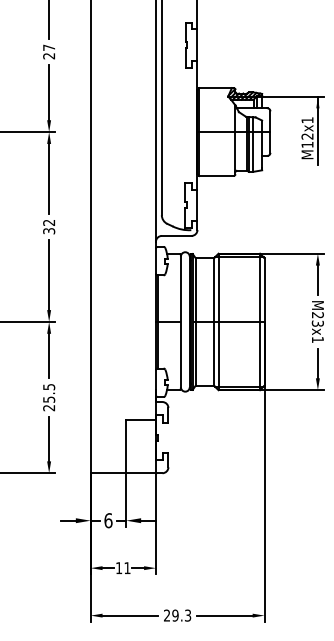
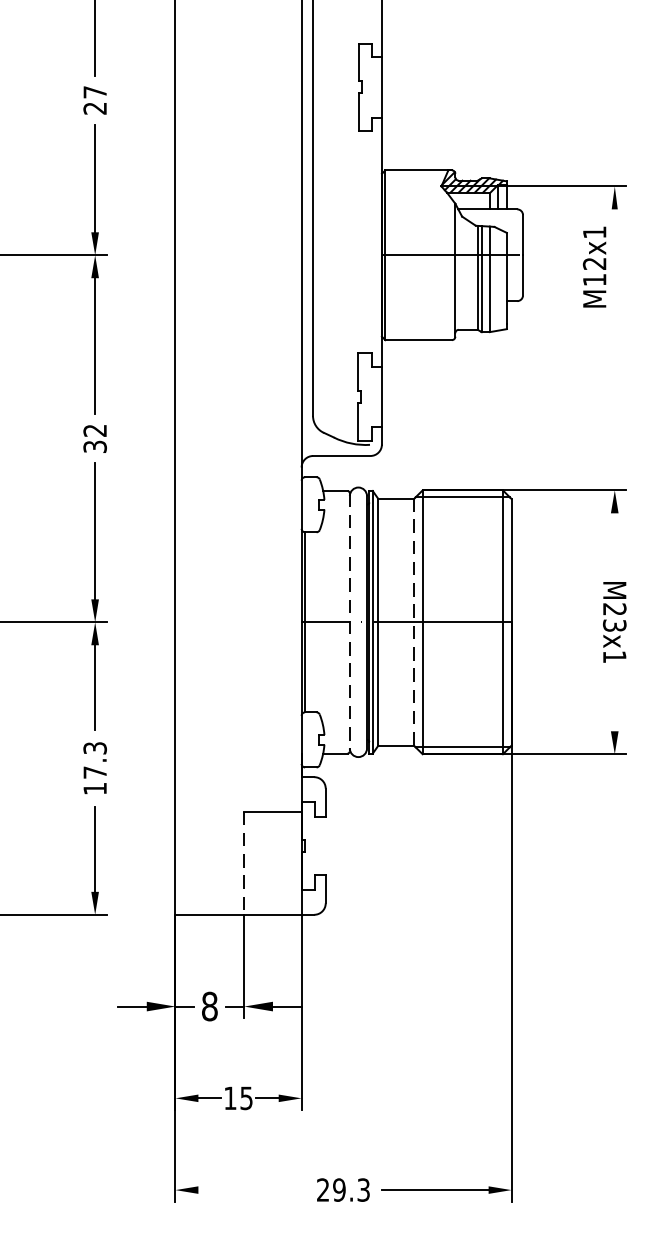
line: (317, 130) -> (613, 252), removed
line: (317, 280) -> (613, 542), removed
line: (180, 321) -> (349, 621), solid -> dashed
line: (214, 321) -> (414, 621), solid -> dashed
line: (317, 363) -> (613, 702), removed
text: (49, 397) -> (95, 768), 25.5 -> 17.3
line: (126, 446) -> (244, 863), solid -> dashed
text: (108, 520) -> (209, 1006), 6 -> 8
text: (127, 568) -> (246, 1098), 11 -> 15
line: (129, 615) -> (250, 1189), removed

